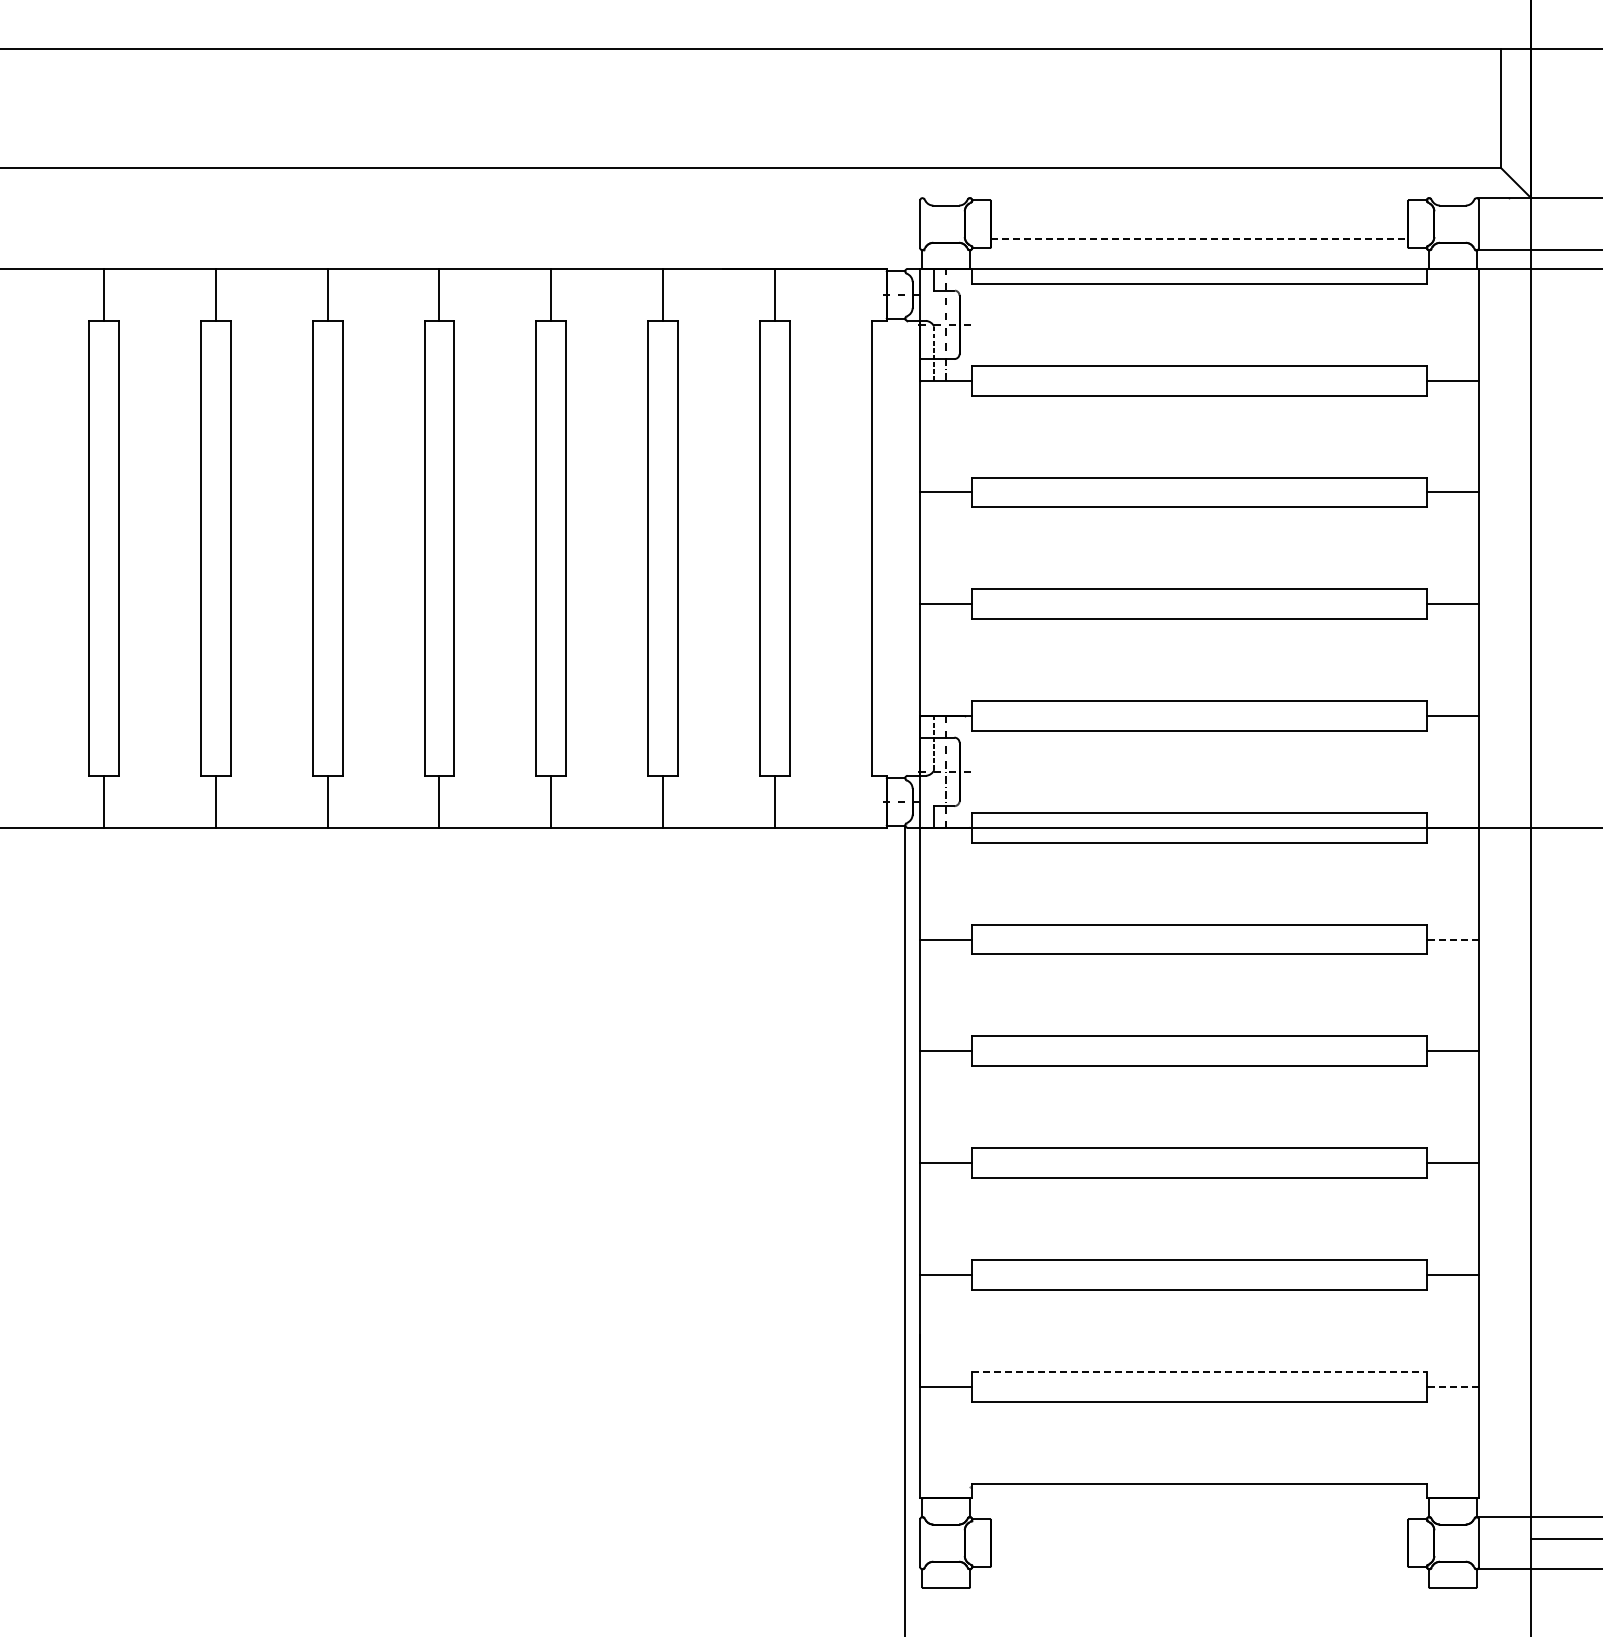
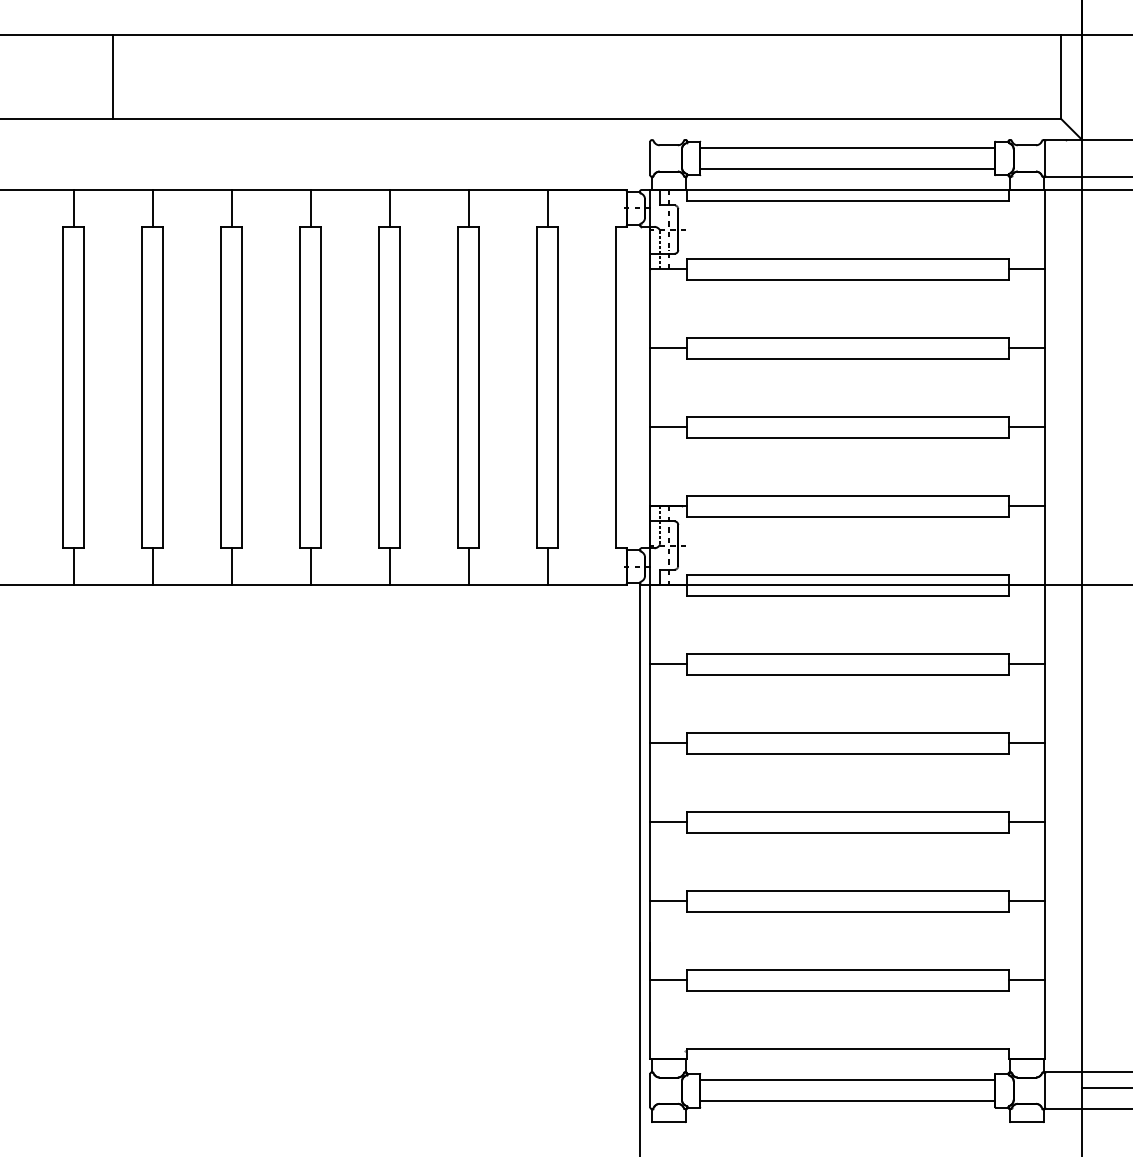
line: (160, 108) -> (113, 76), added
line: (1199, 209) -> (847, 148), added
line: (1199, 239) -> (847, 169), dashed -> solid
line: (1452, 939) -> (1026, 664), dashed -> solid
line: (1200, 1371) -> (848, 969), dashed -> solid
line: (1452, 1386) -> (1026, 979), dashed -> solid
line: (1199, 1528) -> (847, 1080), added
line: (1199, 1558) -> (847, 1101), added

